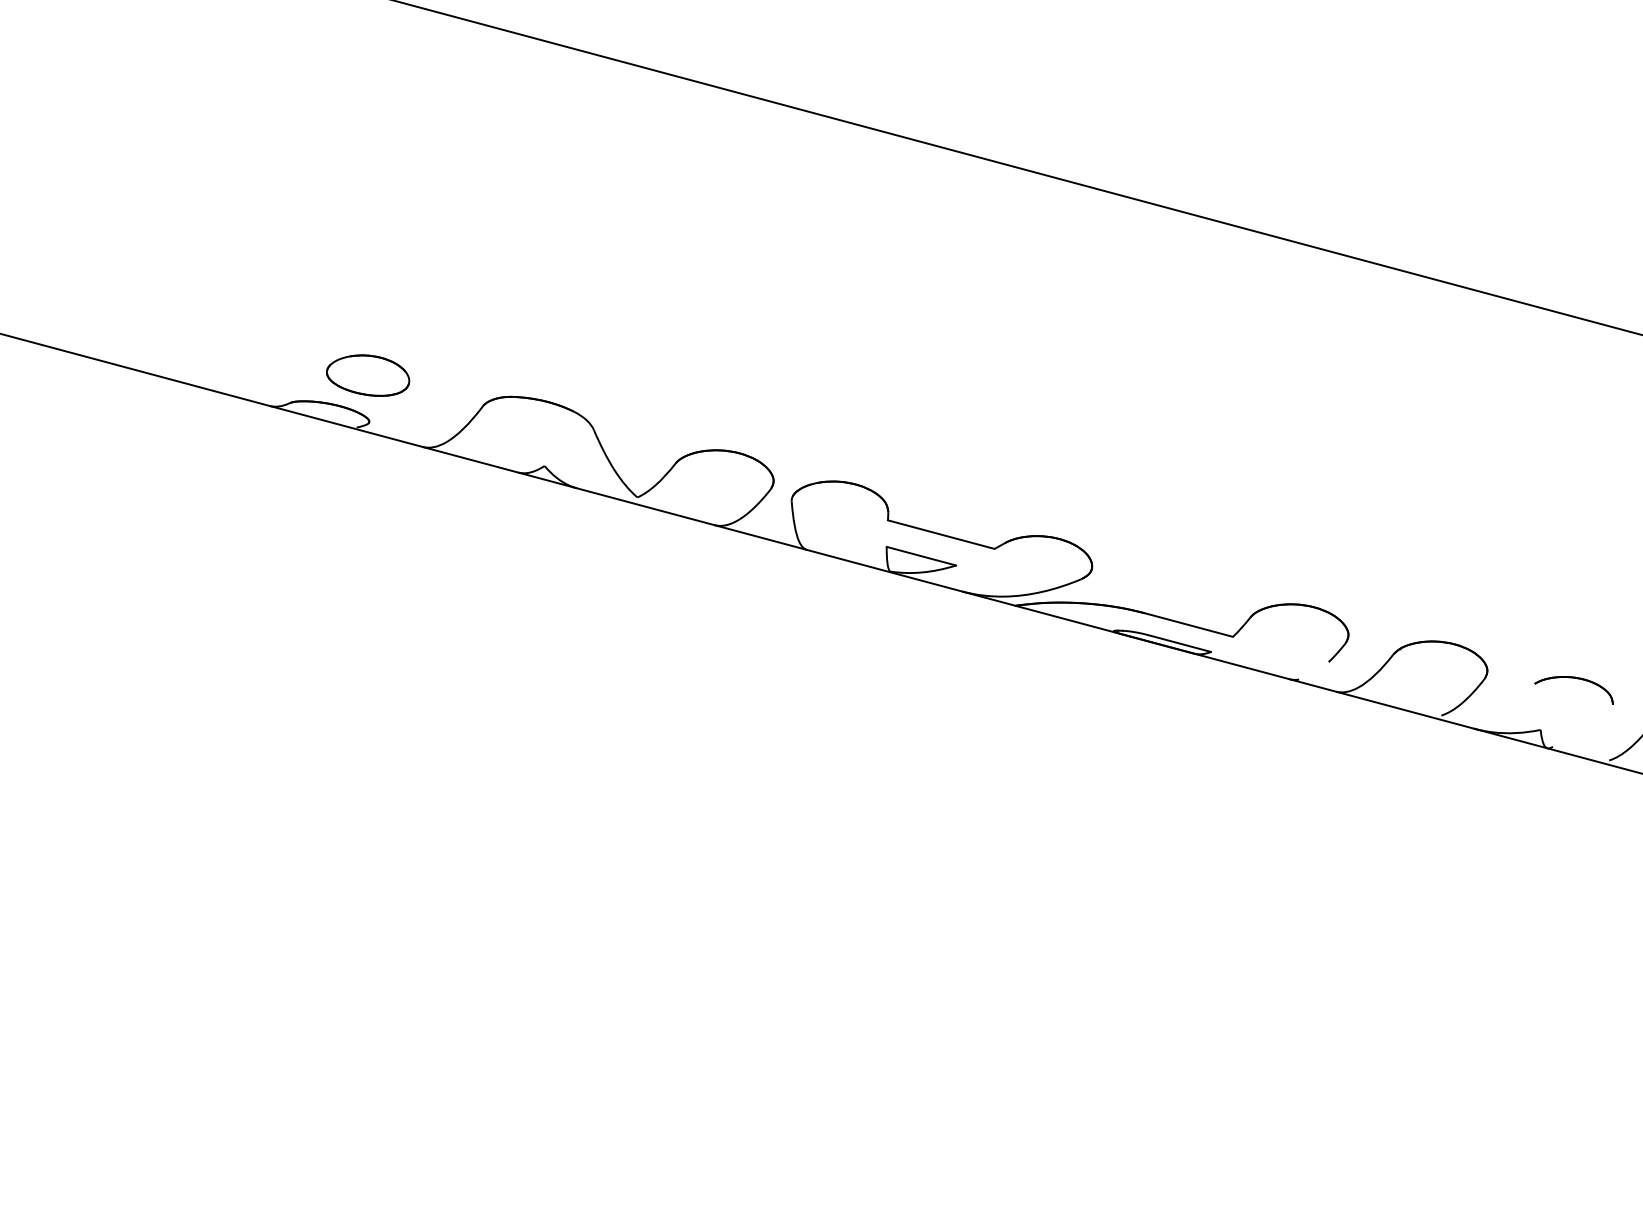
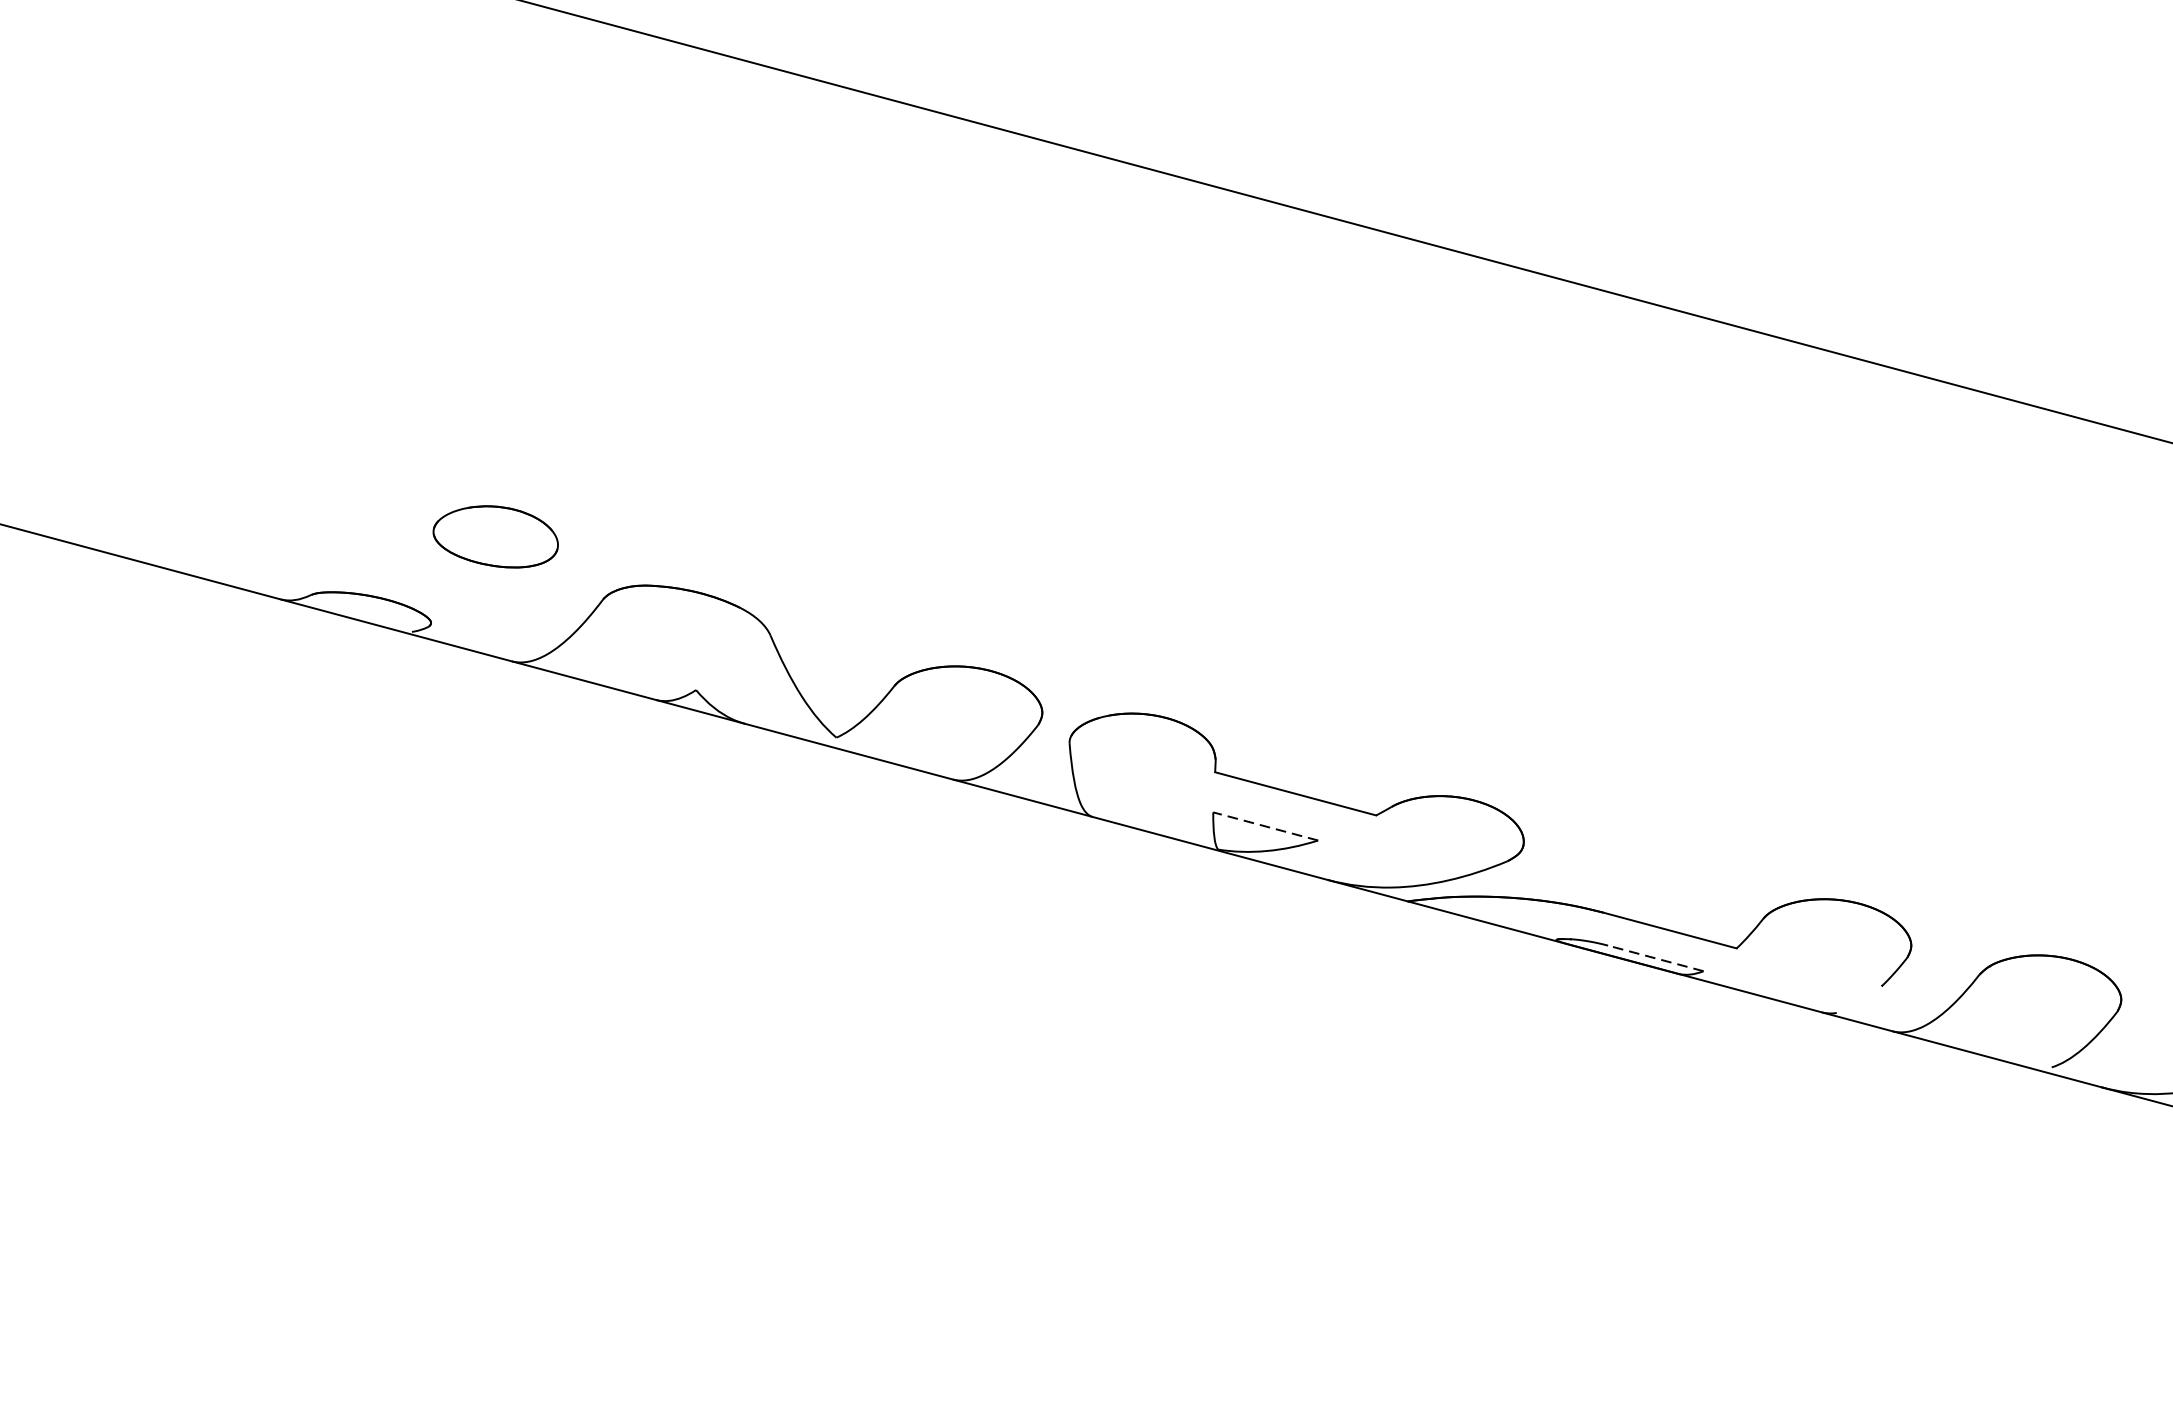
part: (368, 375) -> (496, 536), moved
line: (921, 556) -> (1265, 826), solid -> dashed
line: (1179, 643) -> (1655, 958), solid -> dashed

